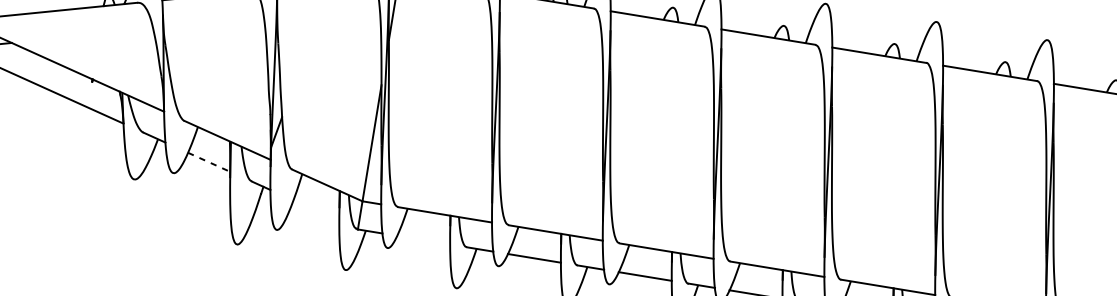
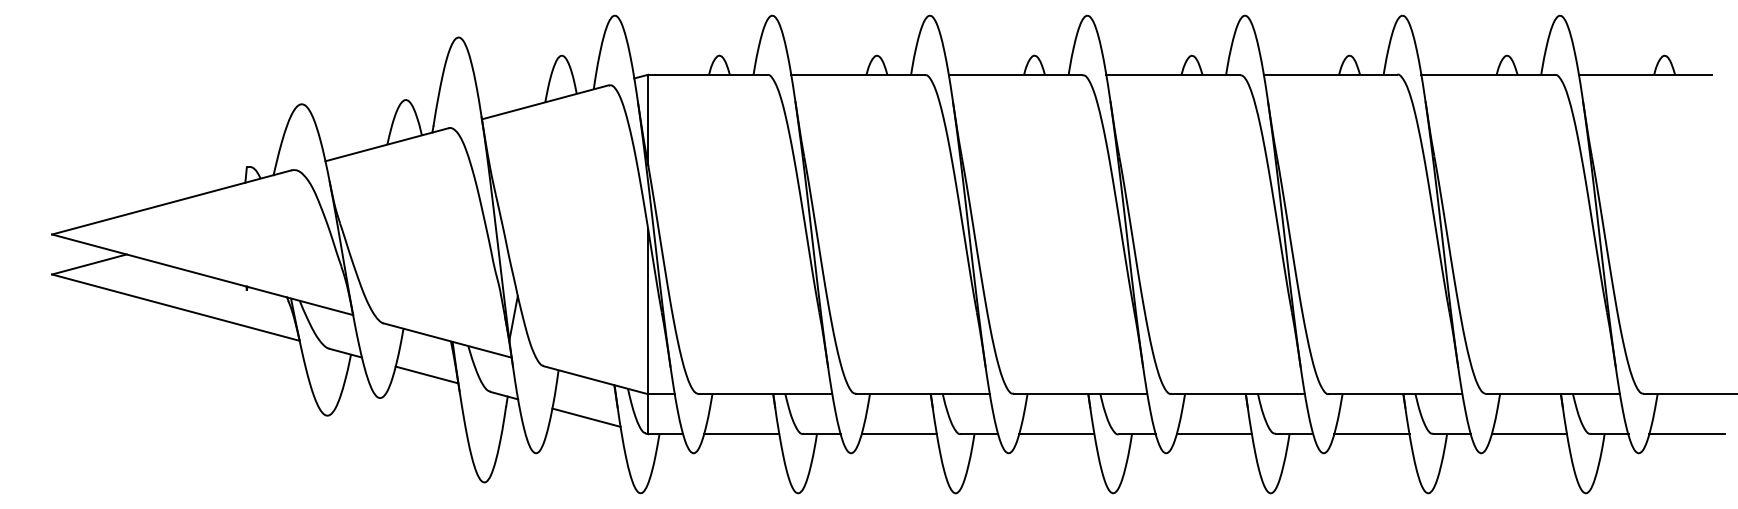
line: (209, 162) -> (427, 375), dashed -> solid
line: (316, 210) -> (586, 417), added
line: (423, 240) -> (741, 434), added

